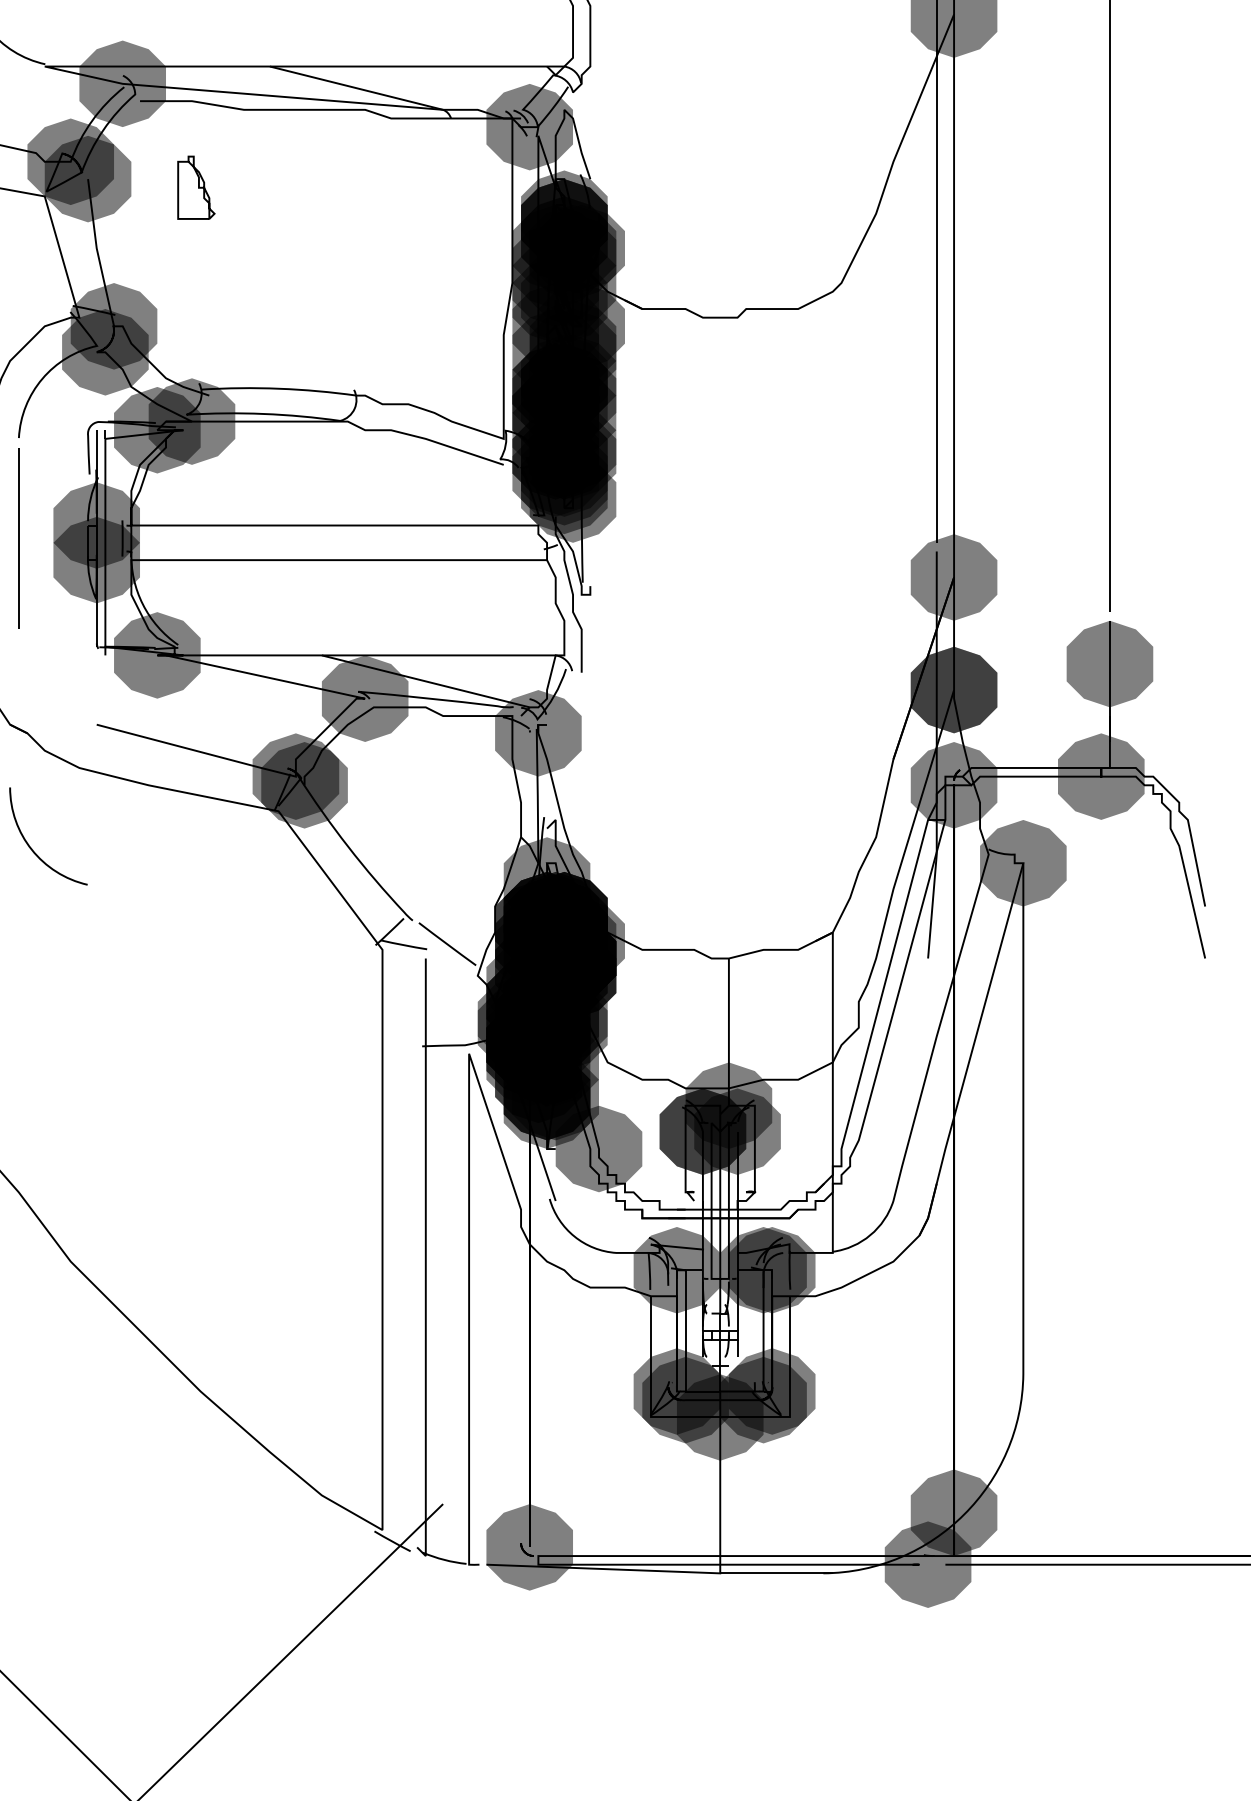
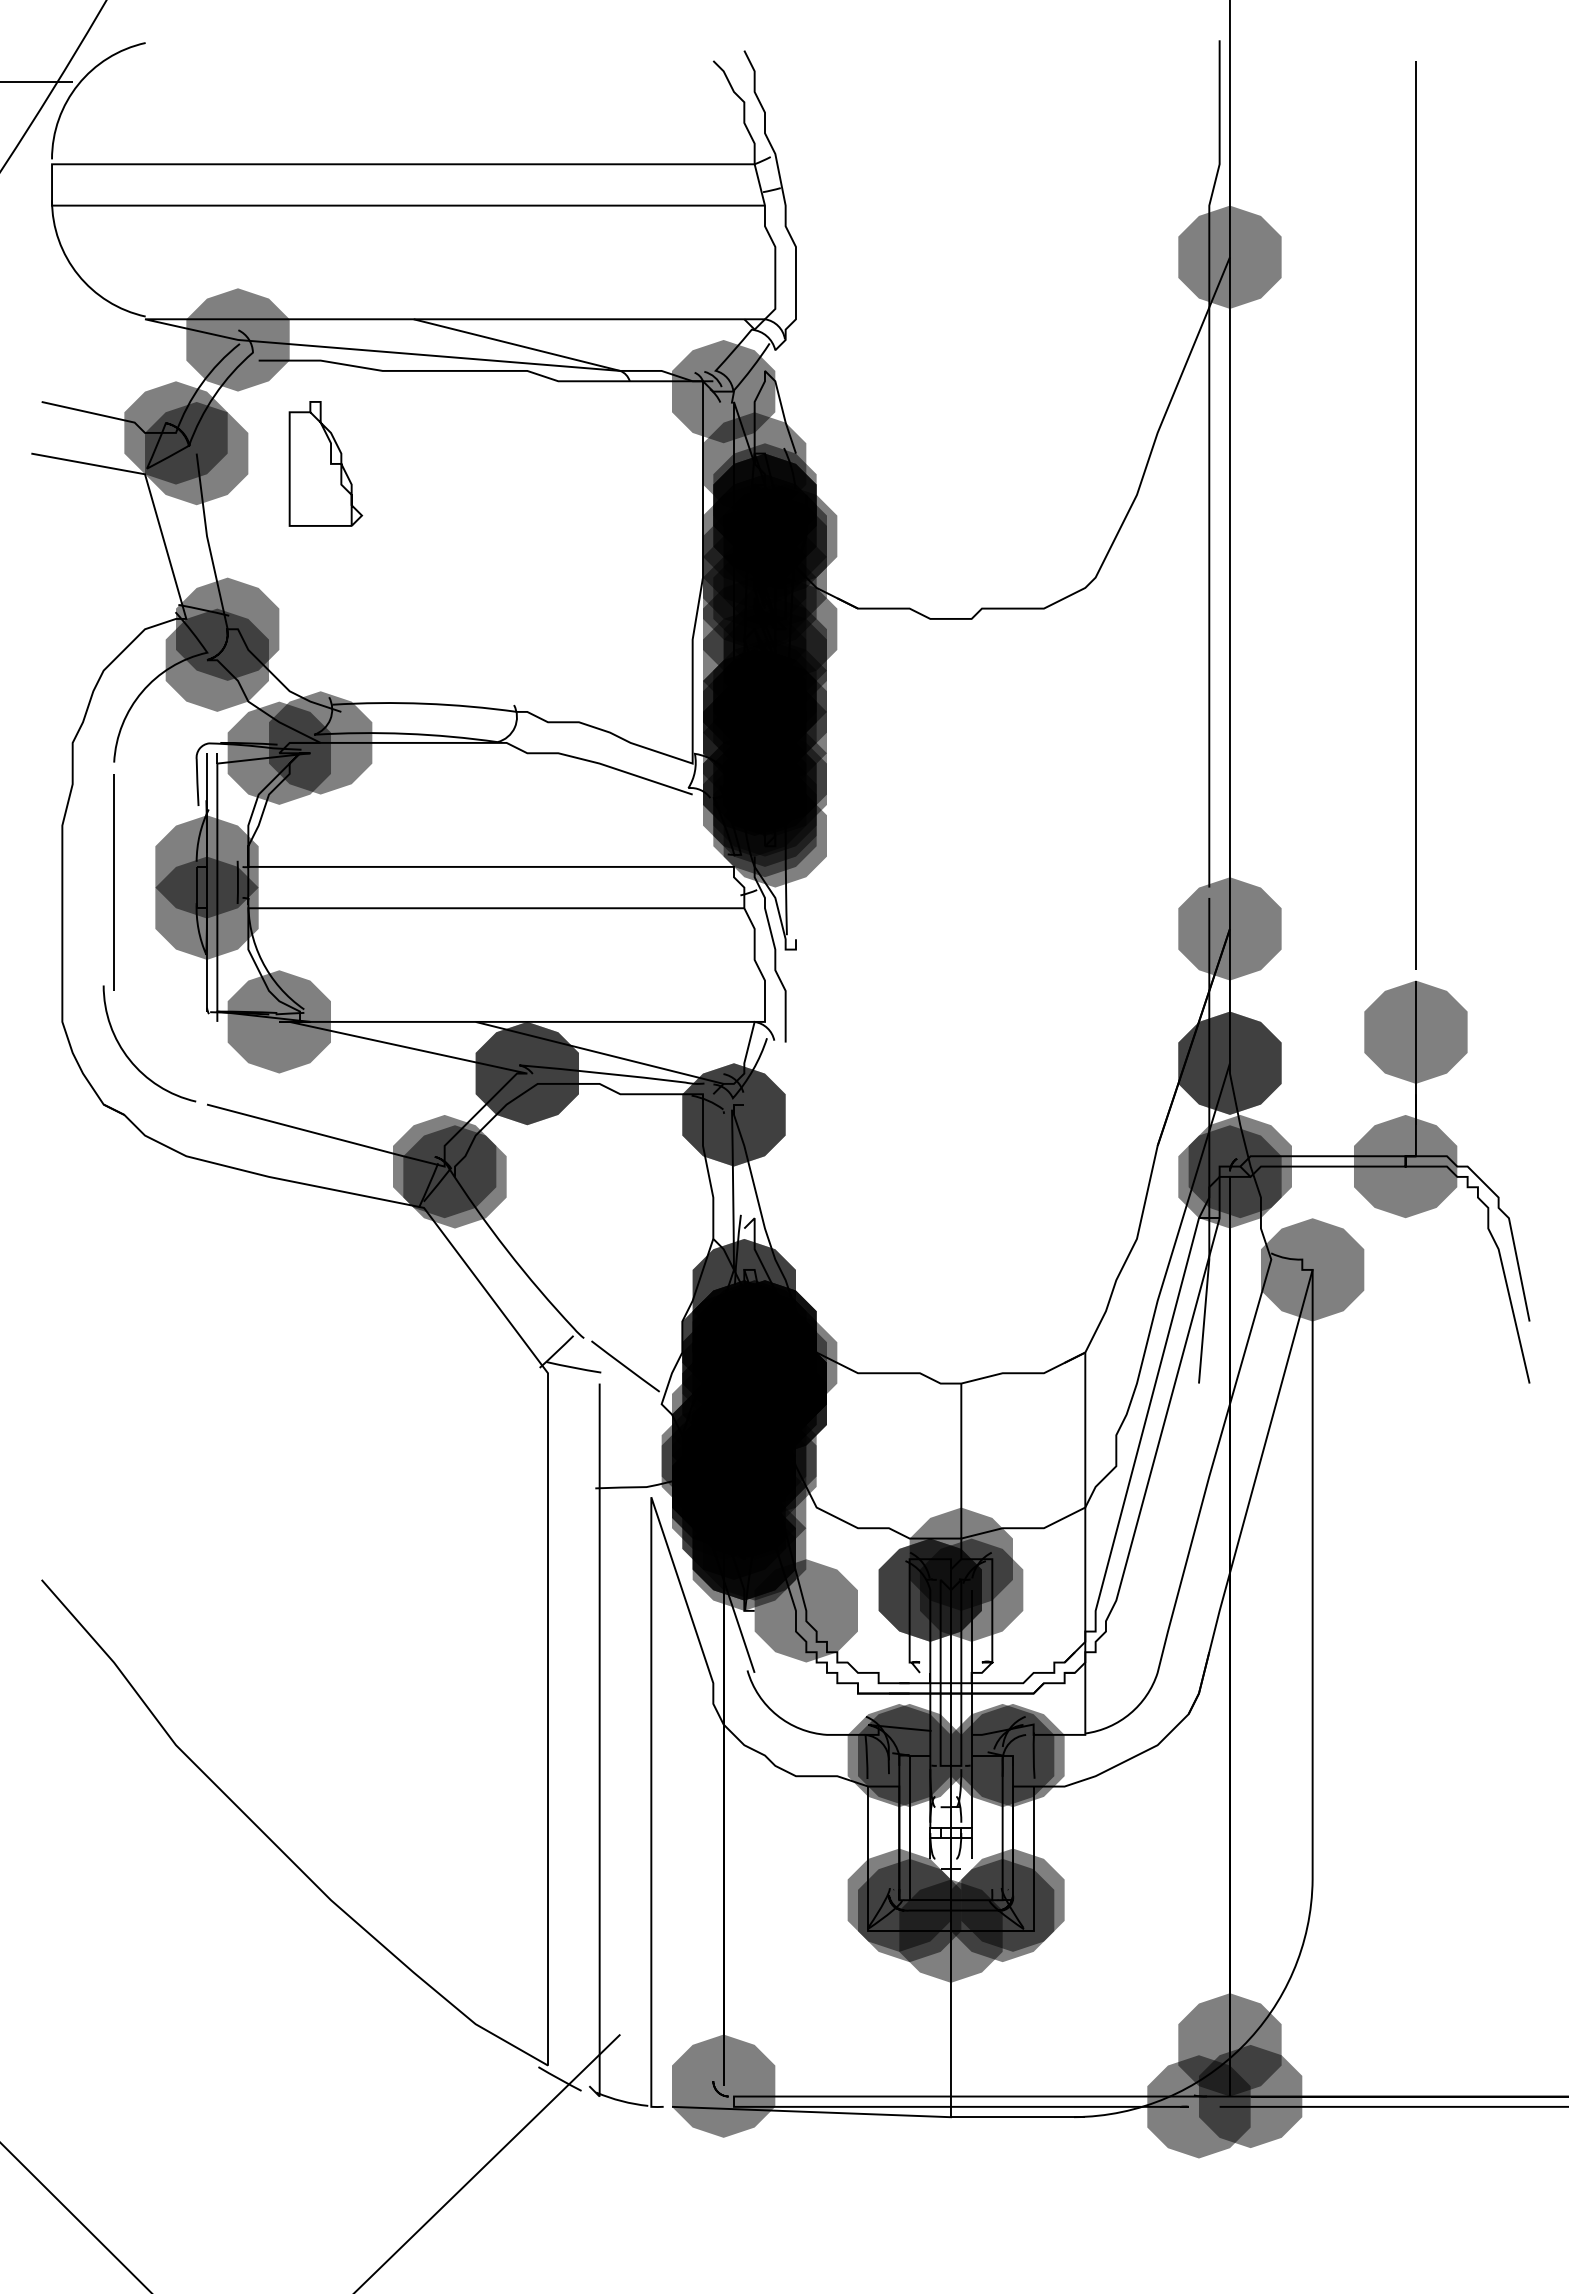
part: (196, 187) -> (325, 463), size x1.67
fill: (555, 187) -> (754, 463), added
fill: (365, 698) -> (527, 1073), added
fill: (537, 733) -> (733, 1114), added
fill: (962, 776) -> (1239, 1166), added
arc: (31, 847) -> (129, 1057), moved
fill: (546, 880) -> (743, 1290), added
fill: (685, 1270) -> (909, 1755), added
fill: (971, 1556) -> (1250, 2096), added

